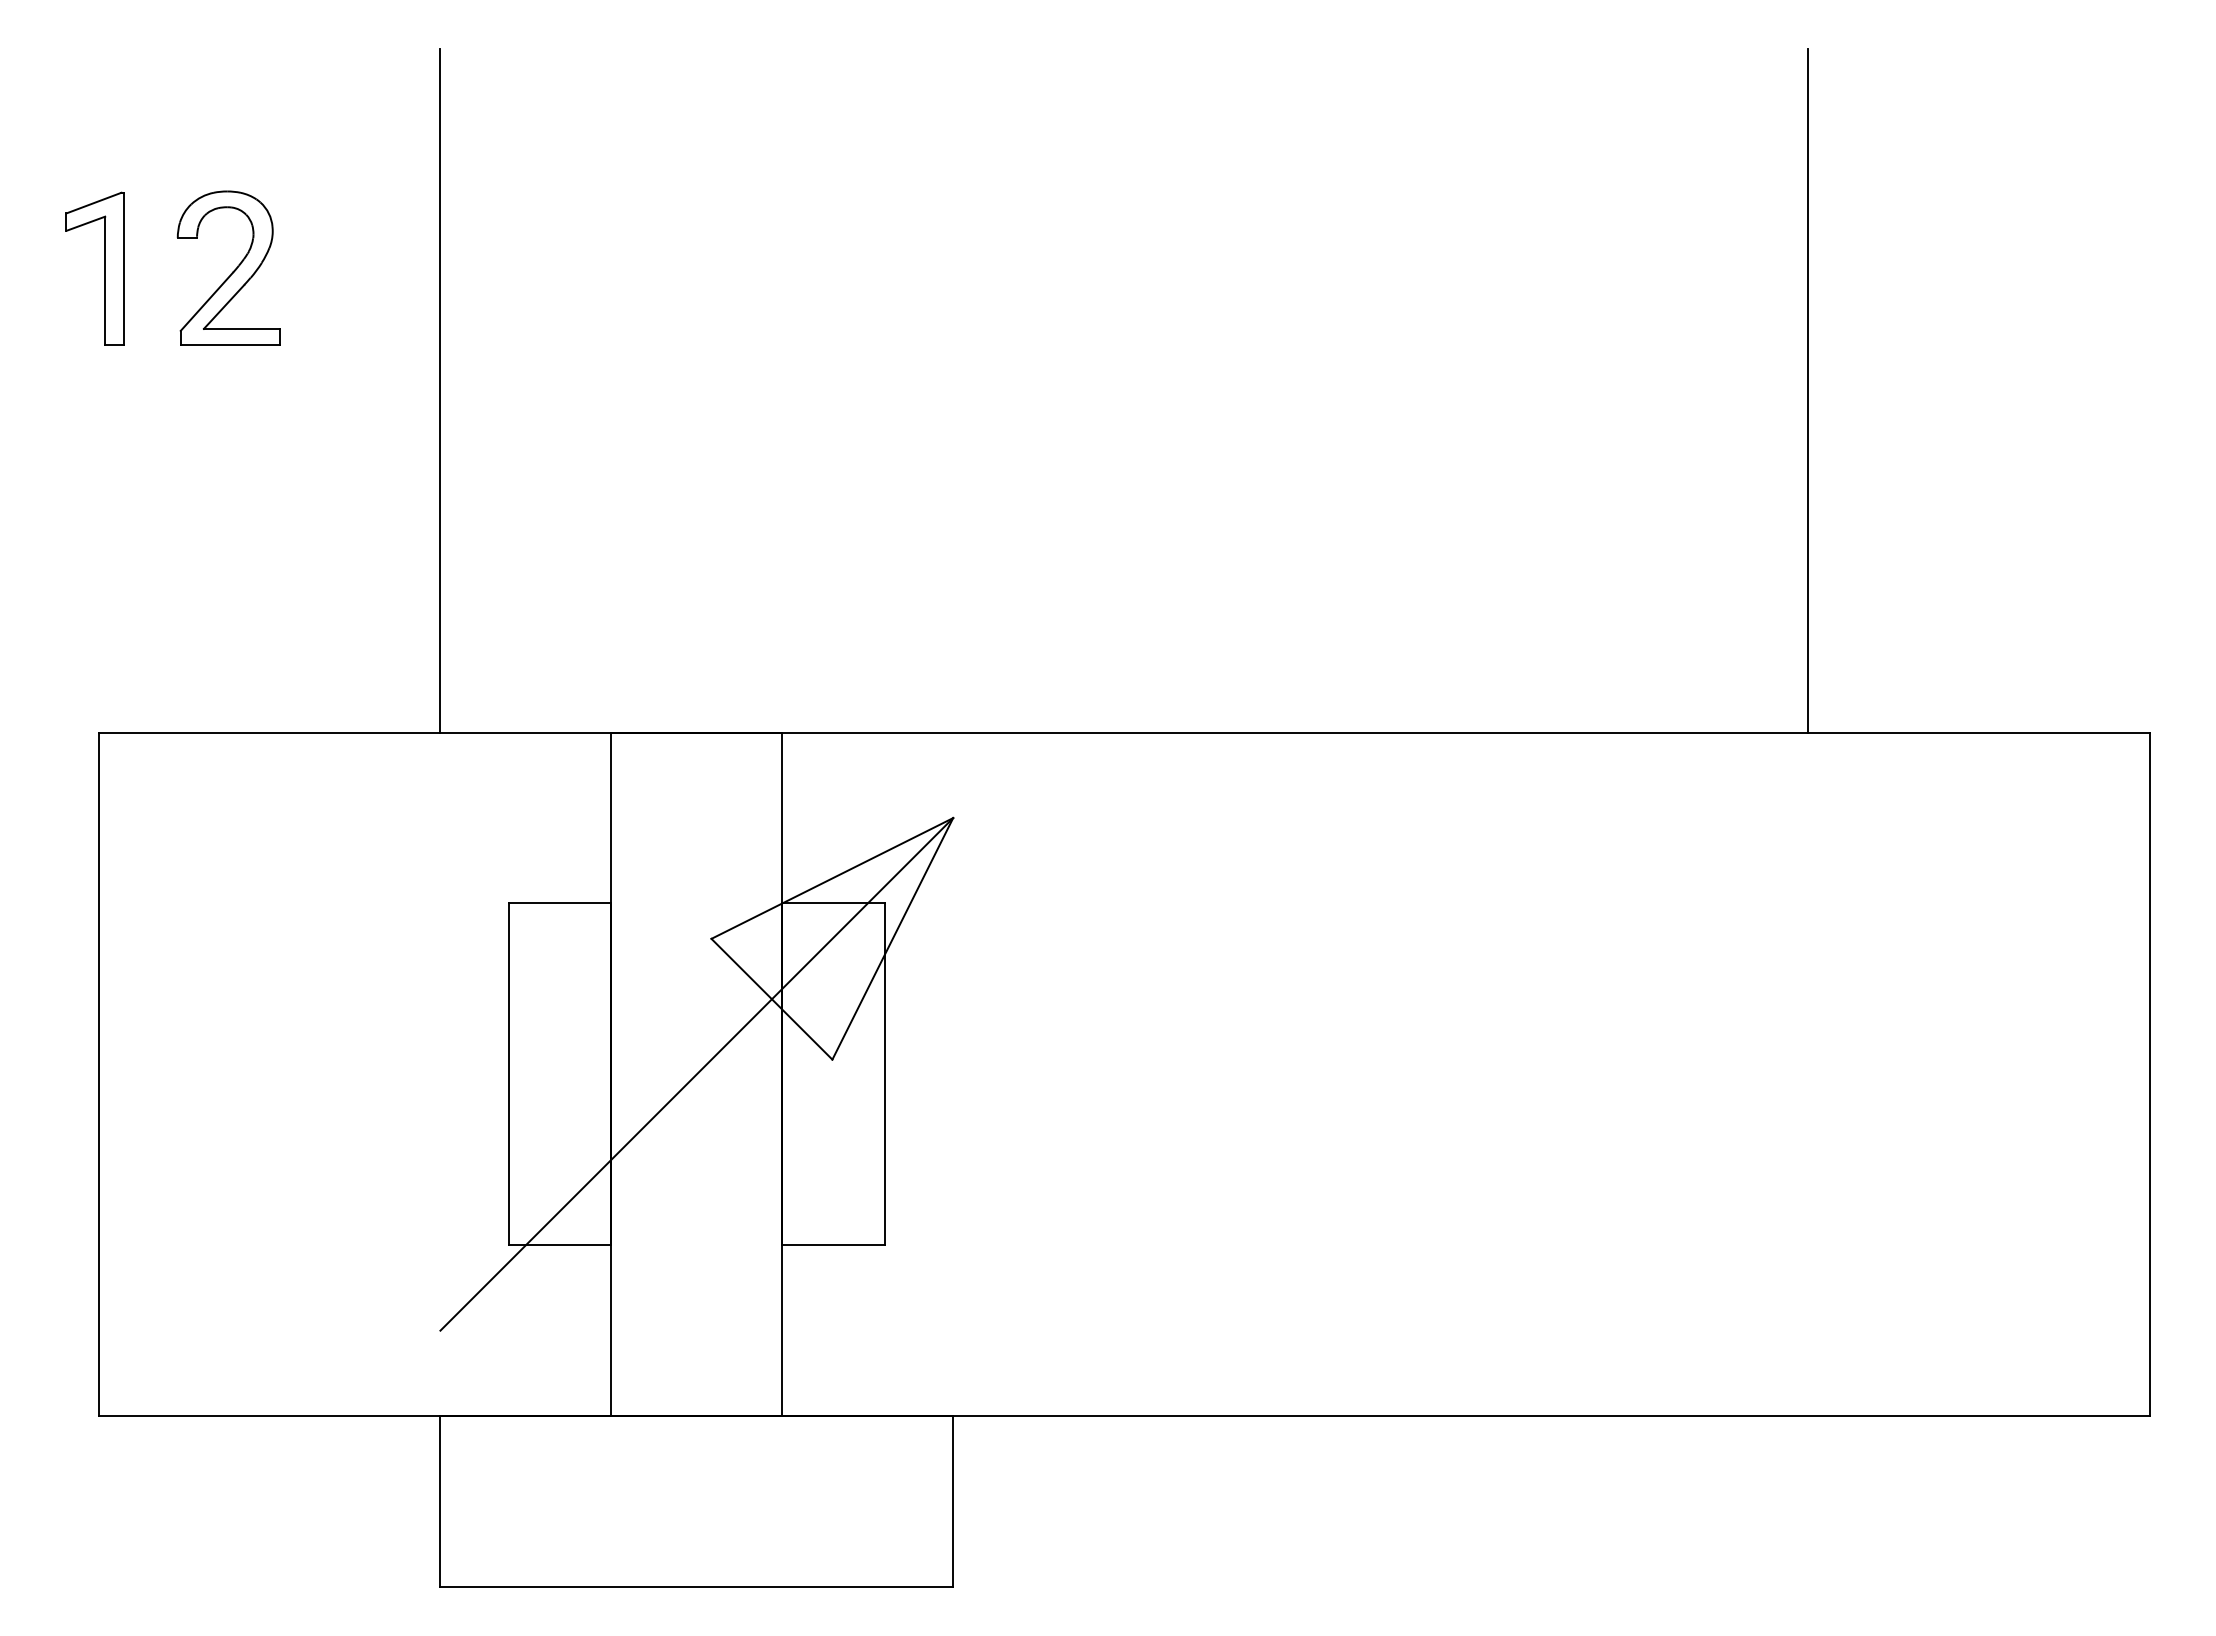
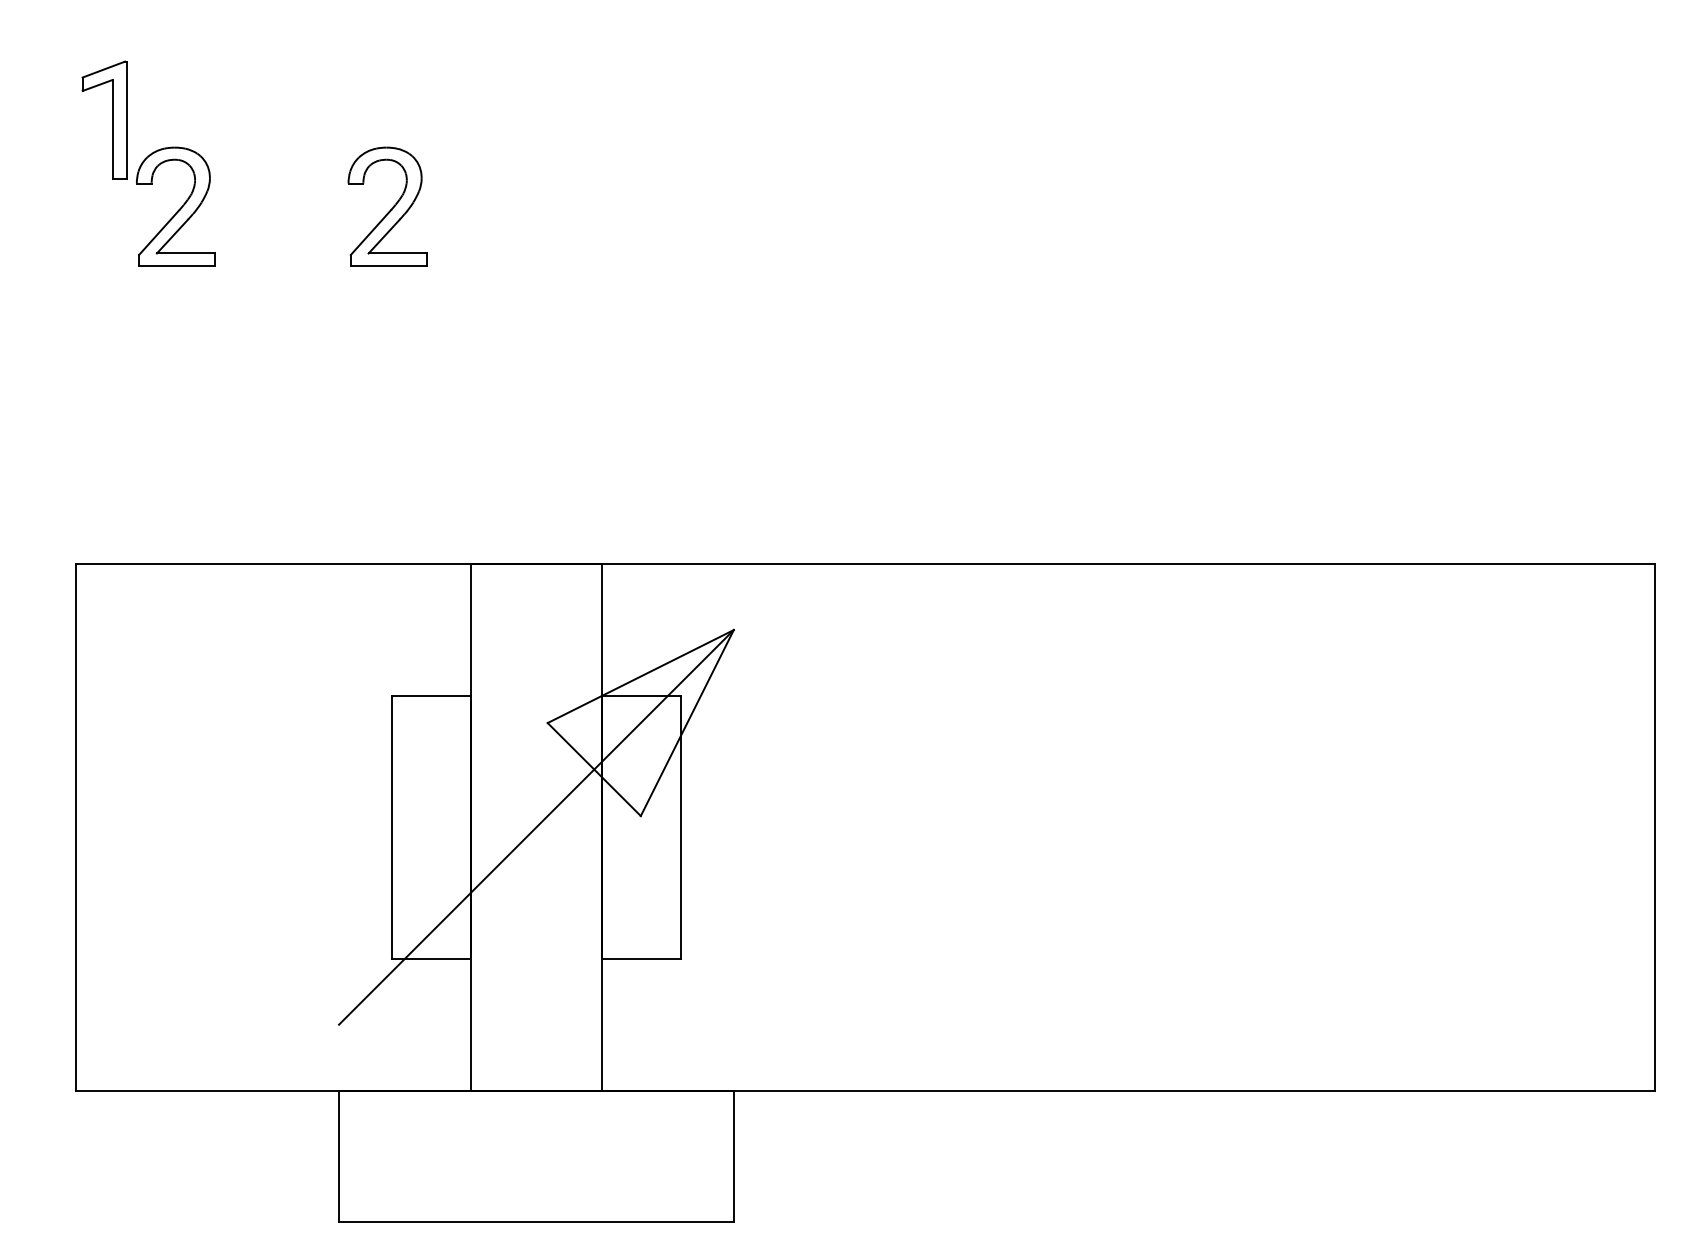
part: (503, 267) -> (387, 206), added
part: (104, 268) -> (111, 119), moved
line: (440, 390) -> (339, 300), removed
line: (1807, 390) -> (1391, 300), removed

